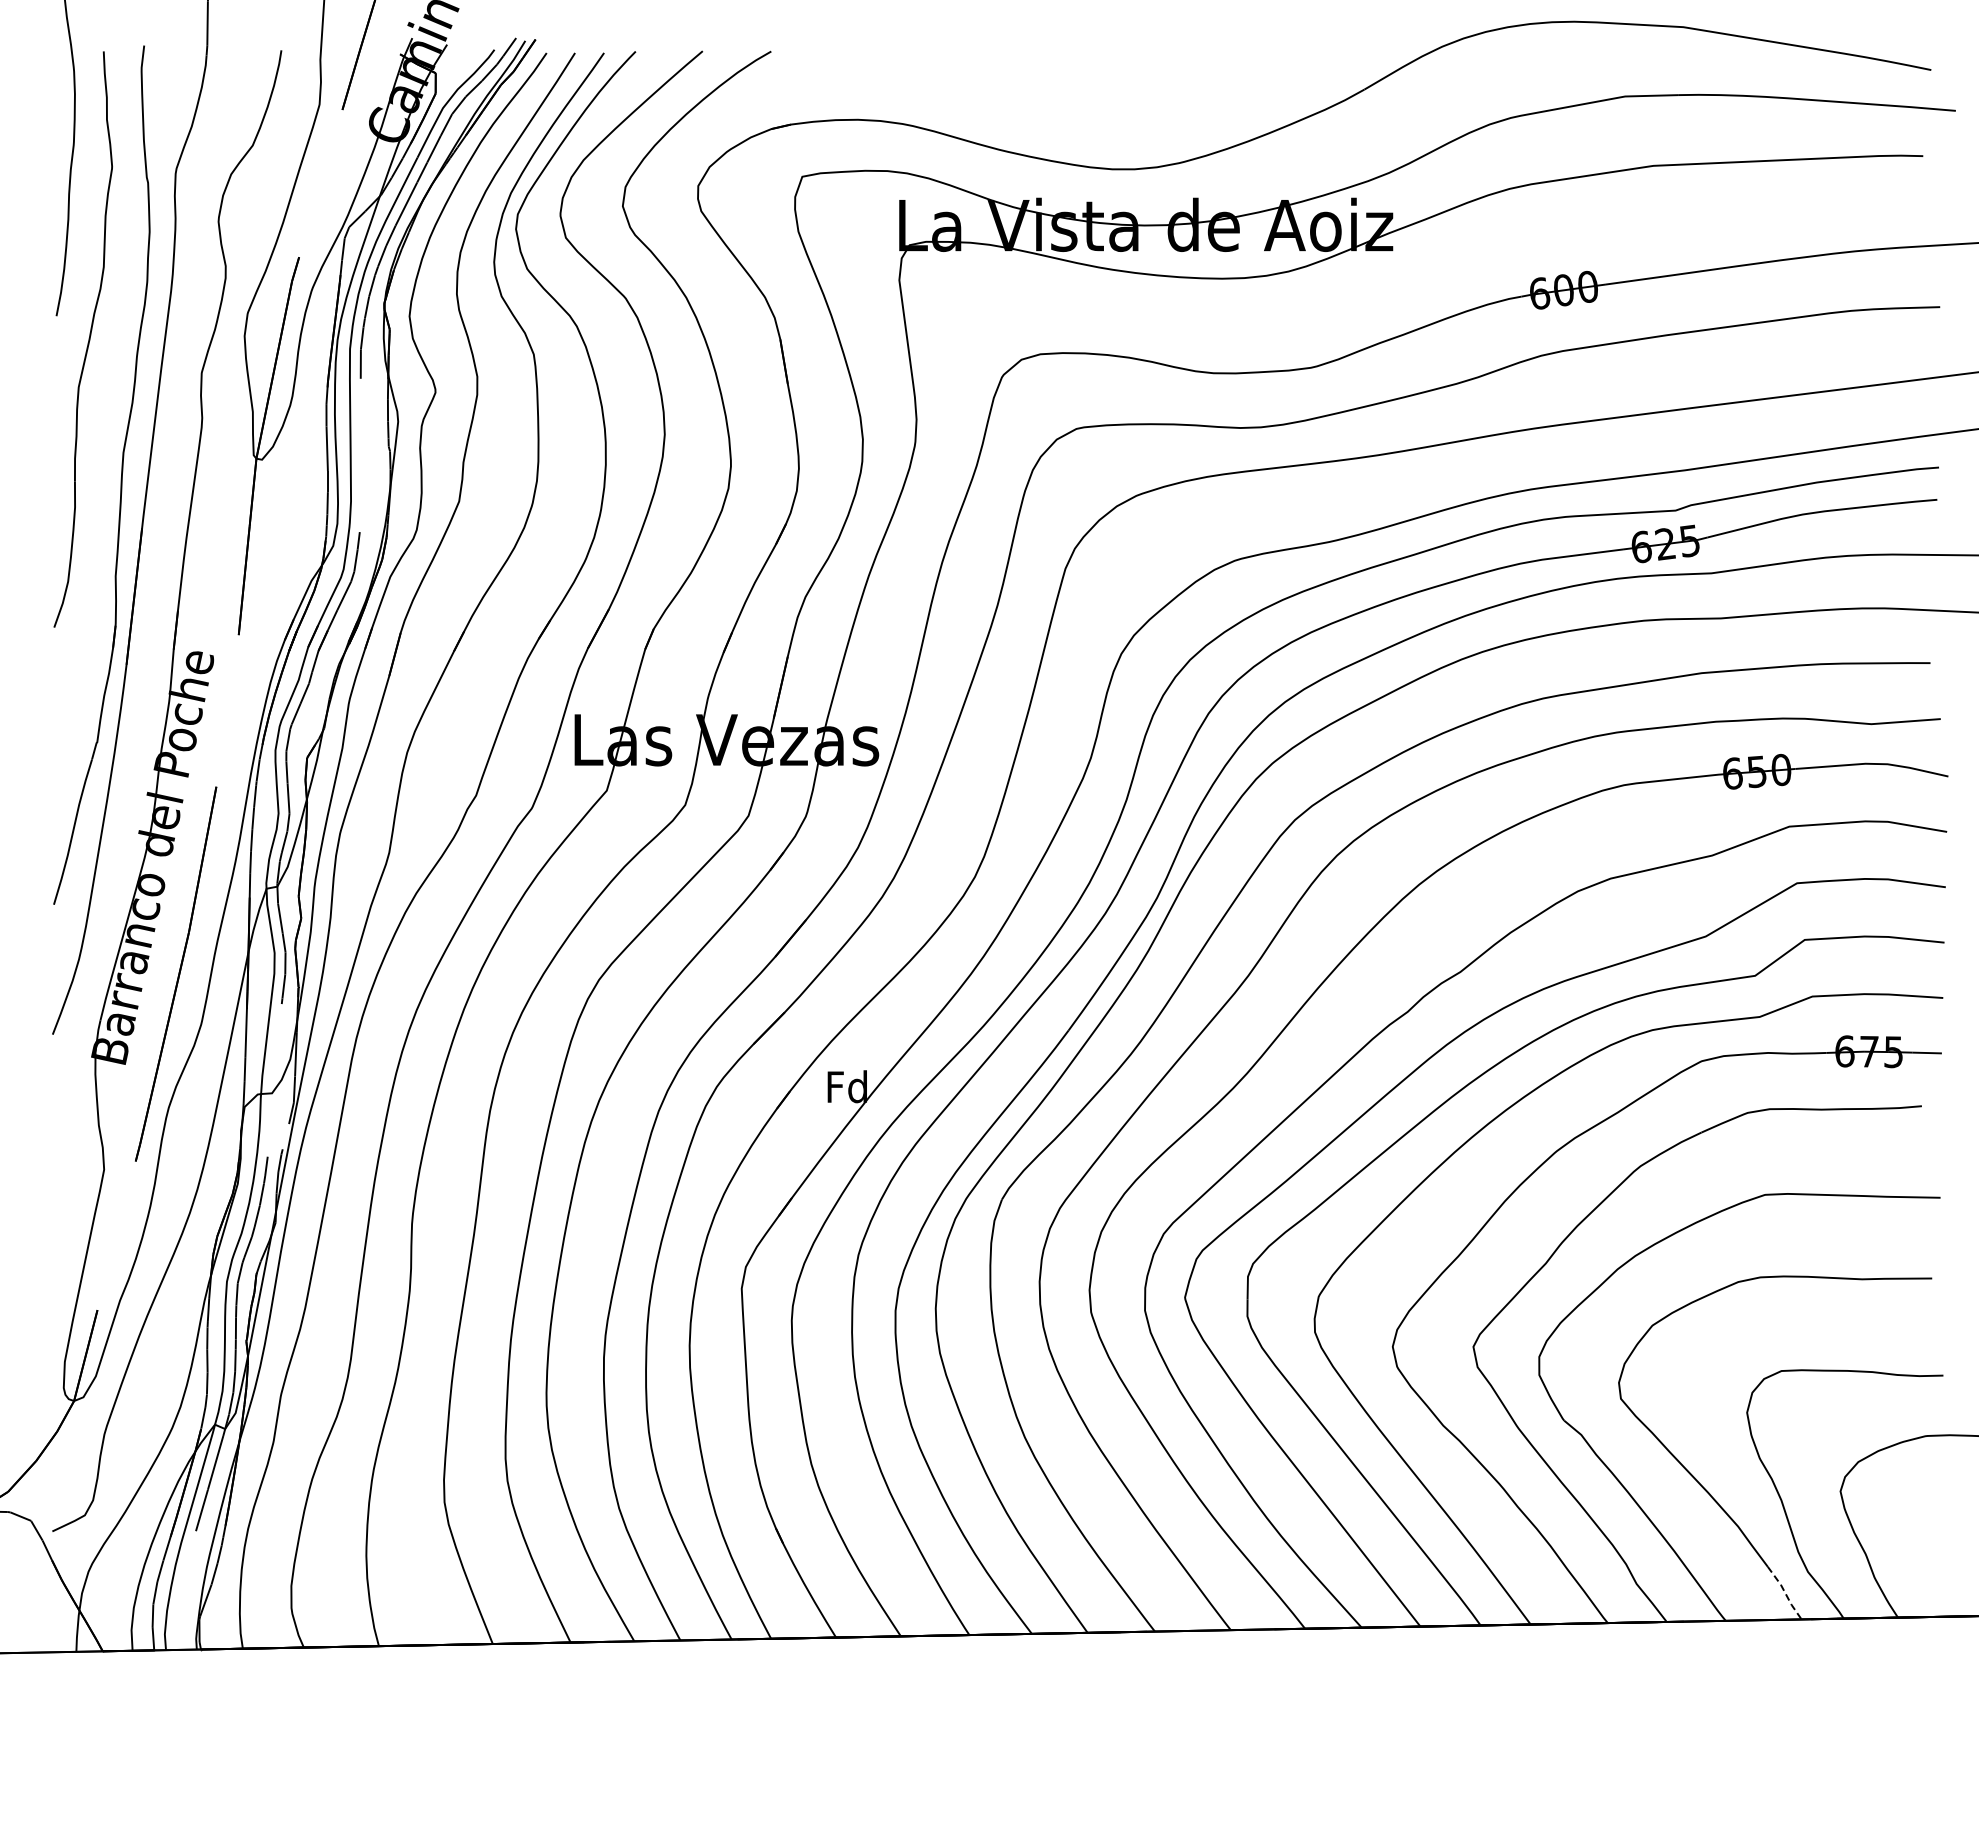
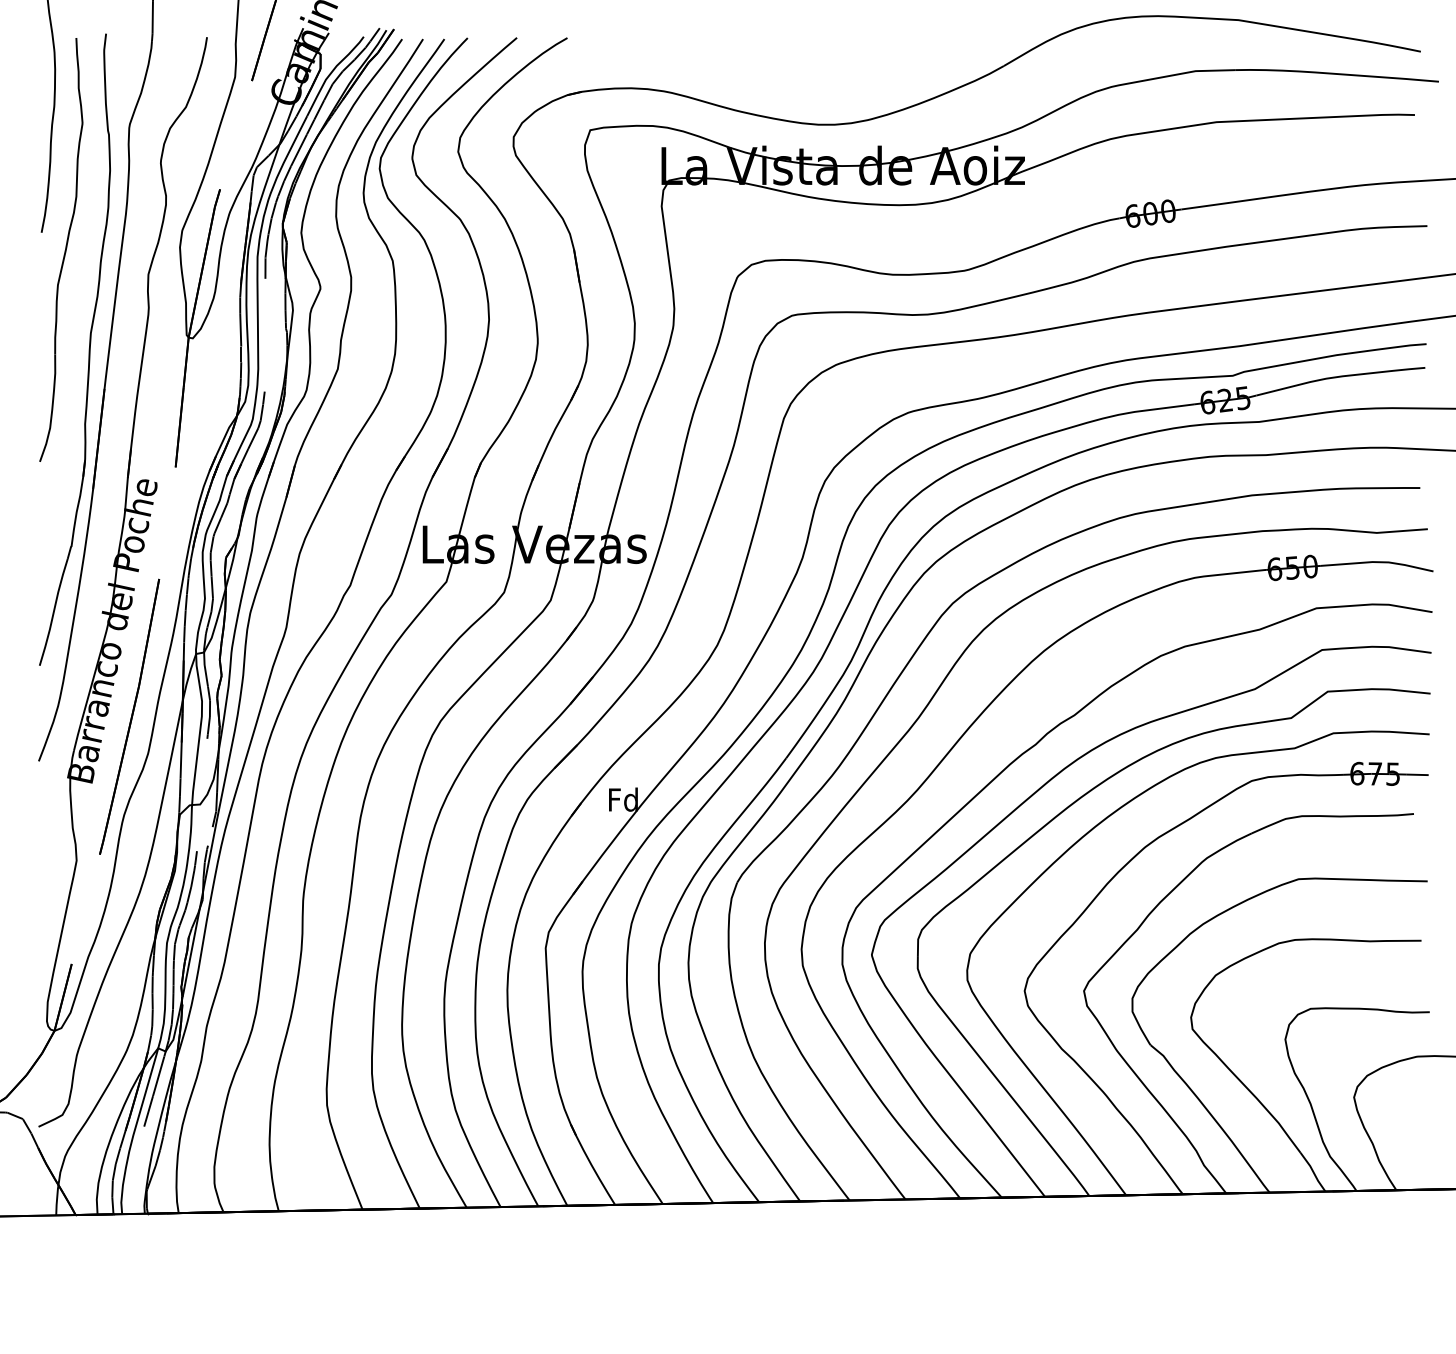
line: (1785, 1592) -> (1313, 1171), dashed -> solid

